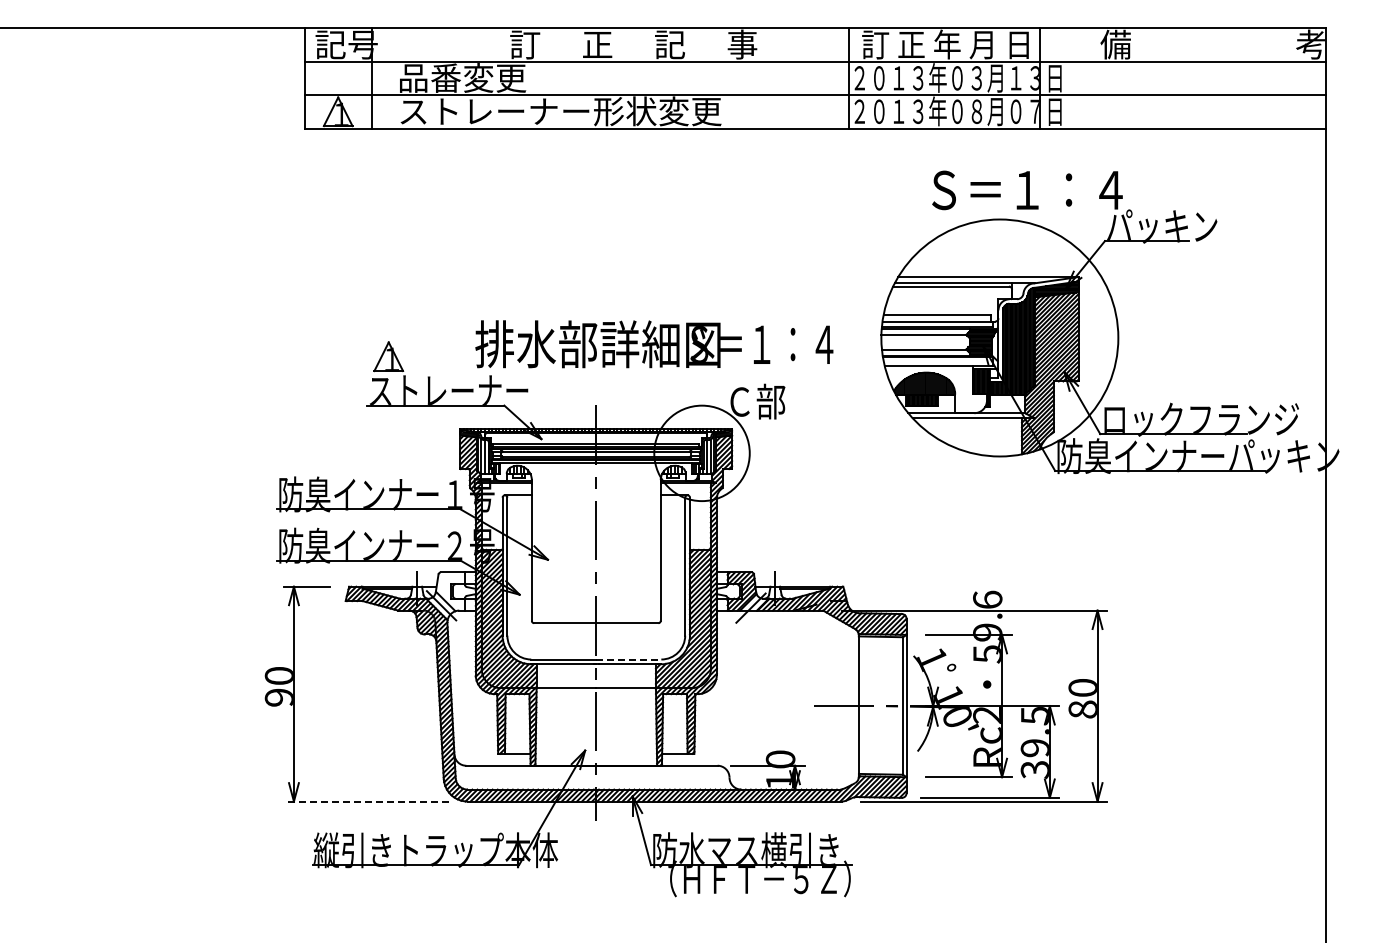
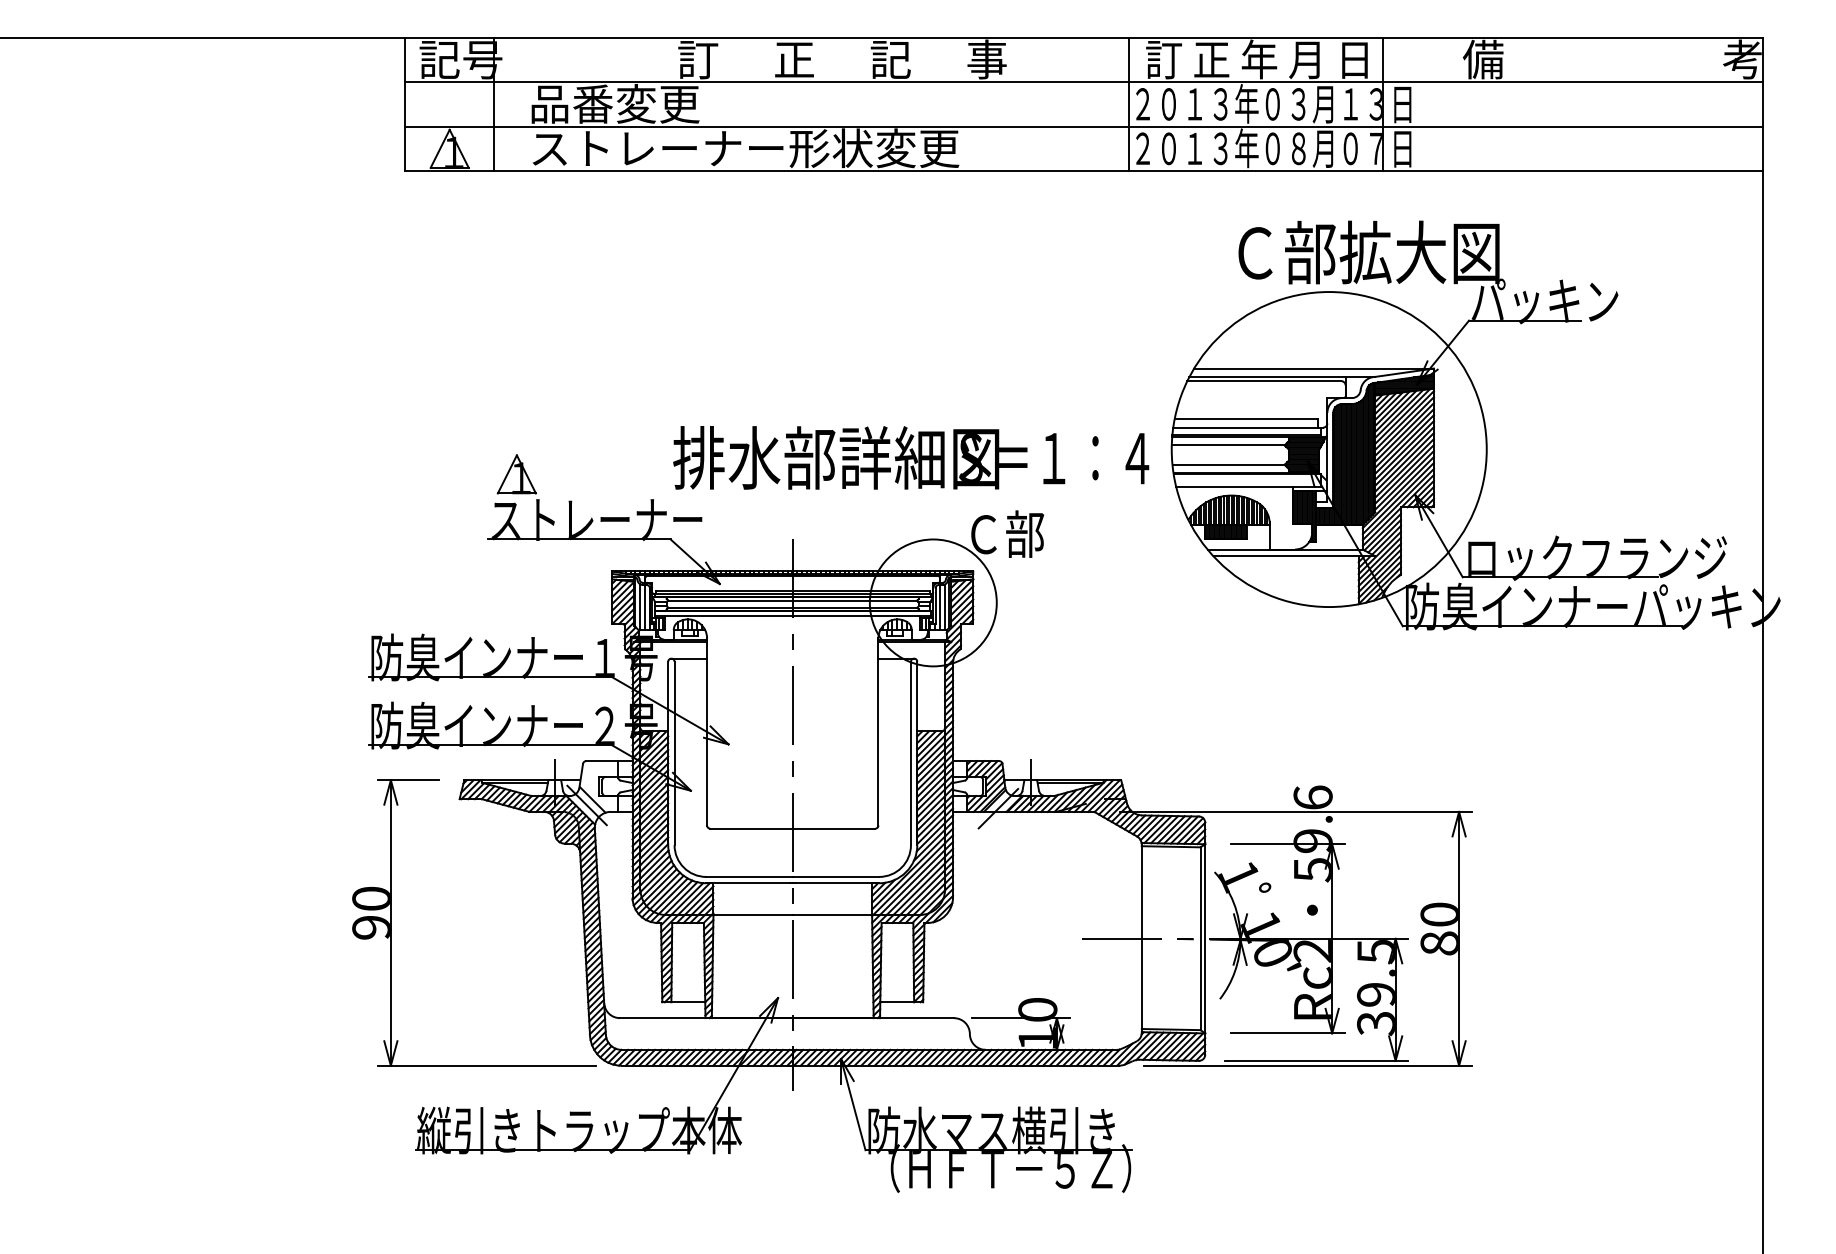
text: (1029, 189) -> (1368, 252), Ｓ＝１：４ -> Ｃ部拡大図
text: (654, 344) -> (911, 458), moved
line: (628, 659) -> (835, 876), dashed -> solid
line: (365, 801) -> (485, 1065), dashed -> solid

